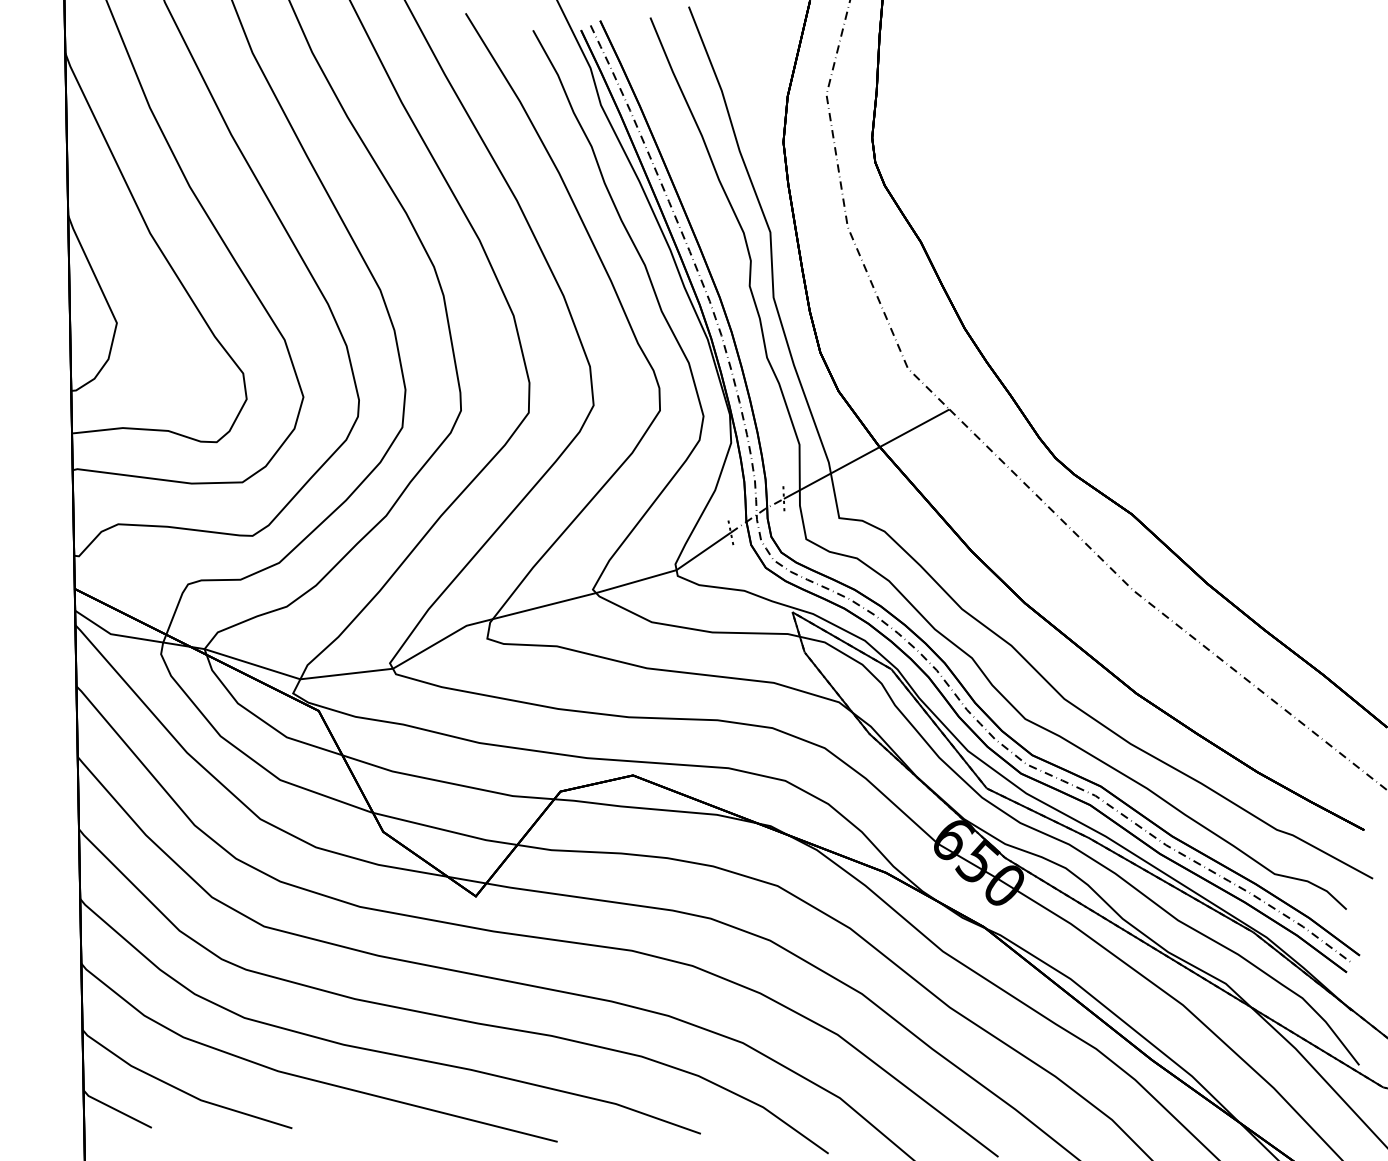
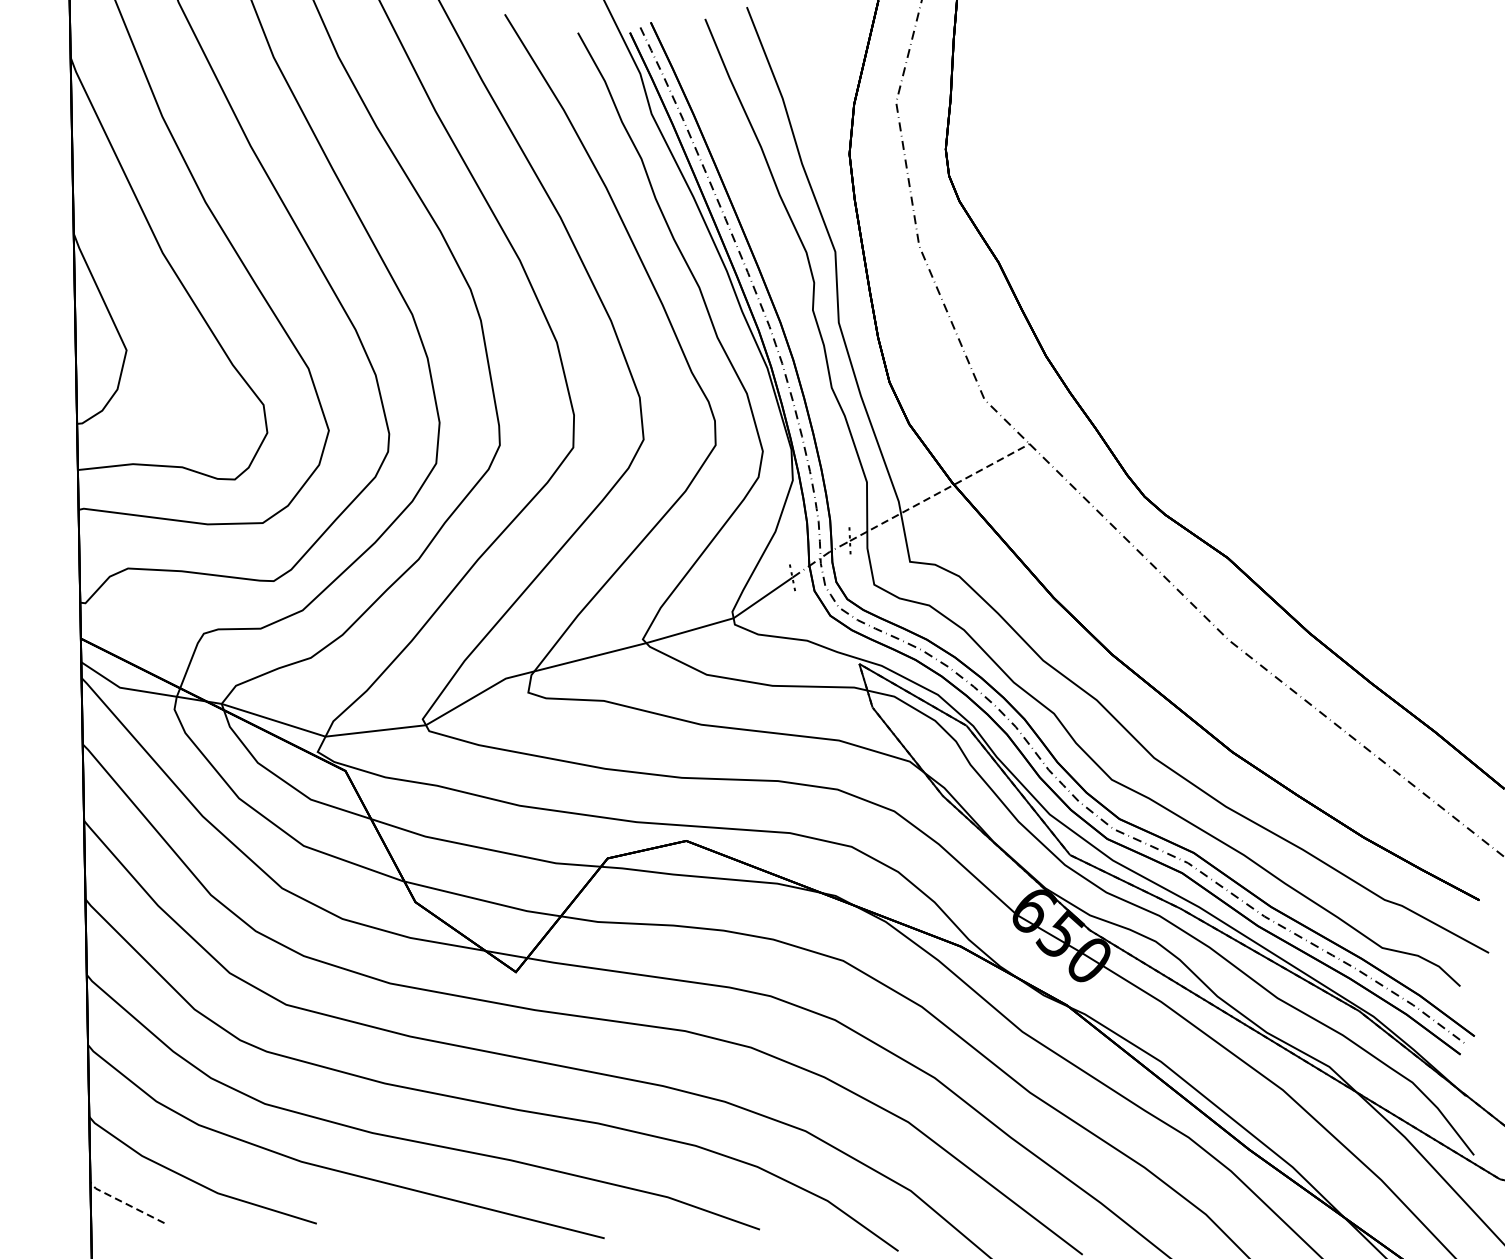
line: (867, 453) -> (940, 491), solid -> dashed
line: (116, 1109) -> (126, 1203), solid -> dashed

